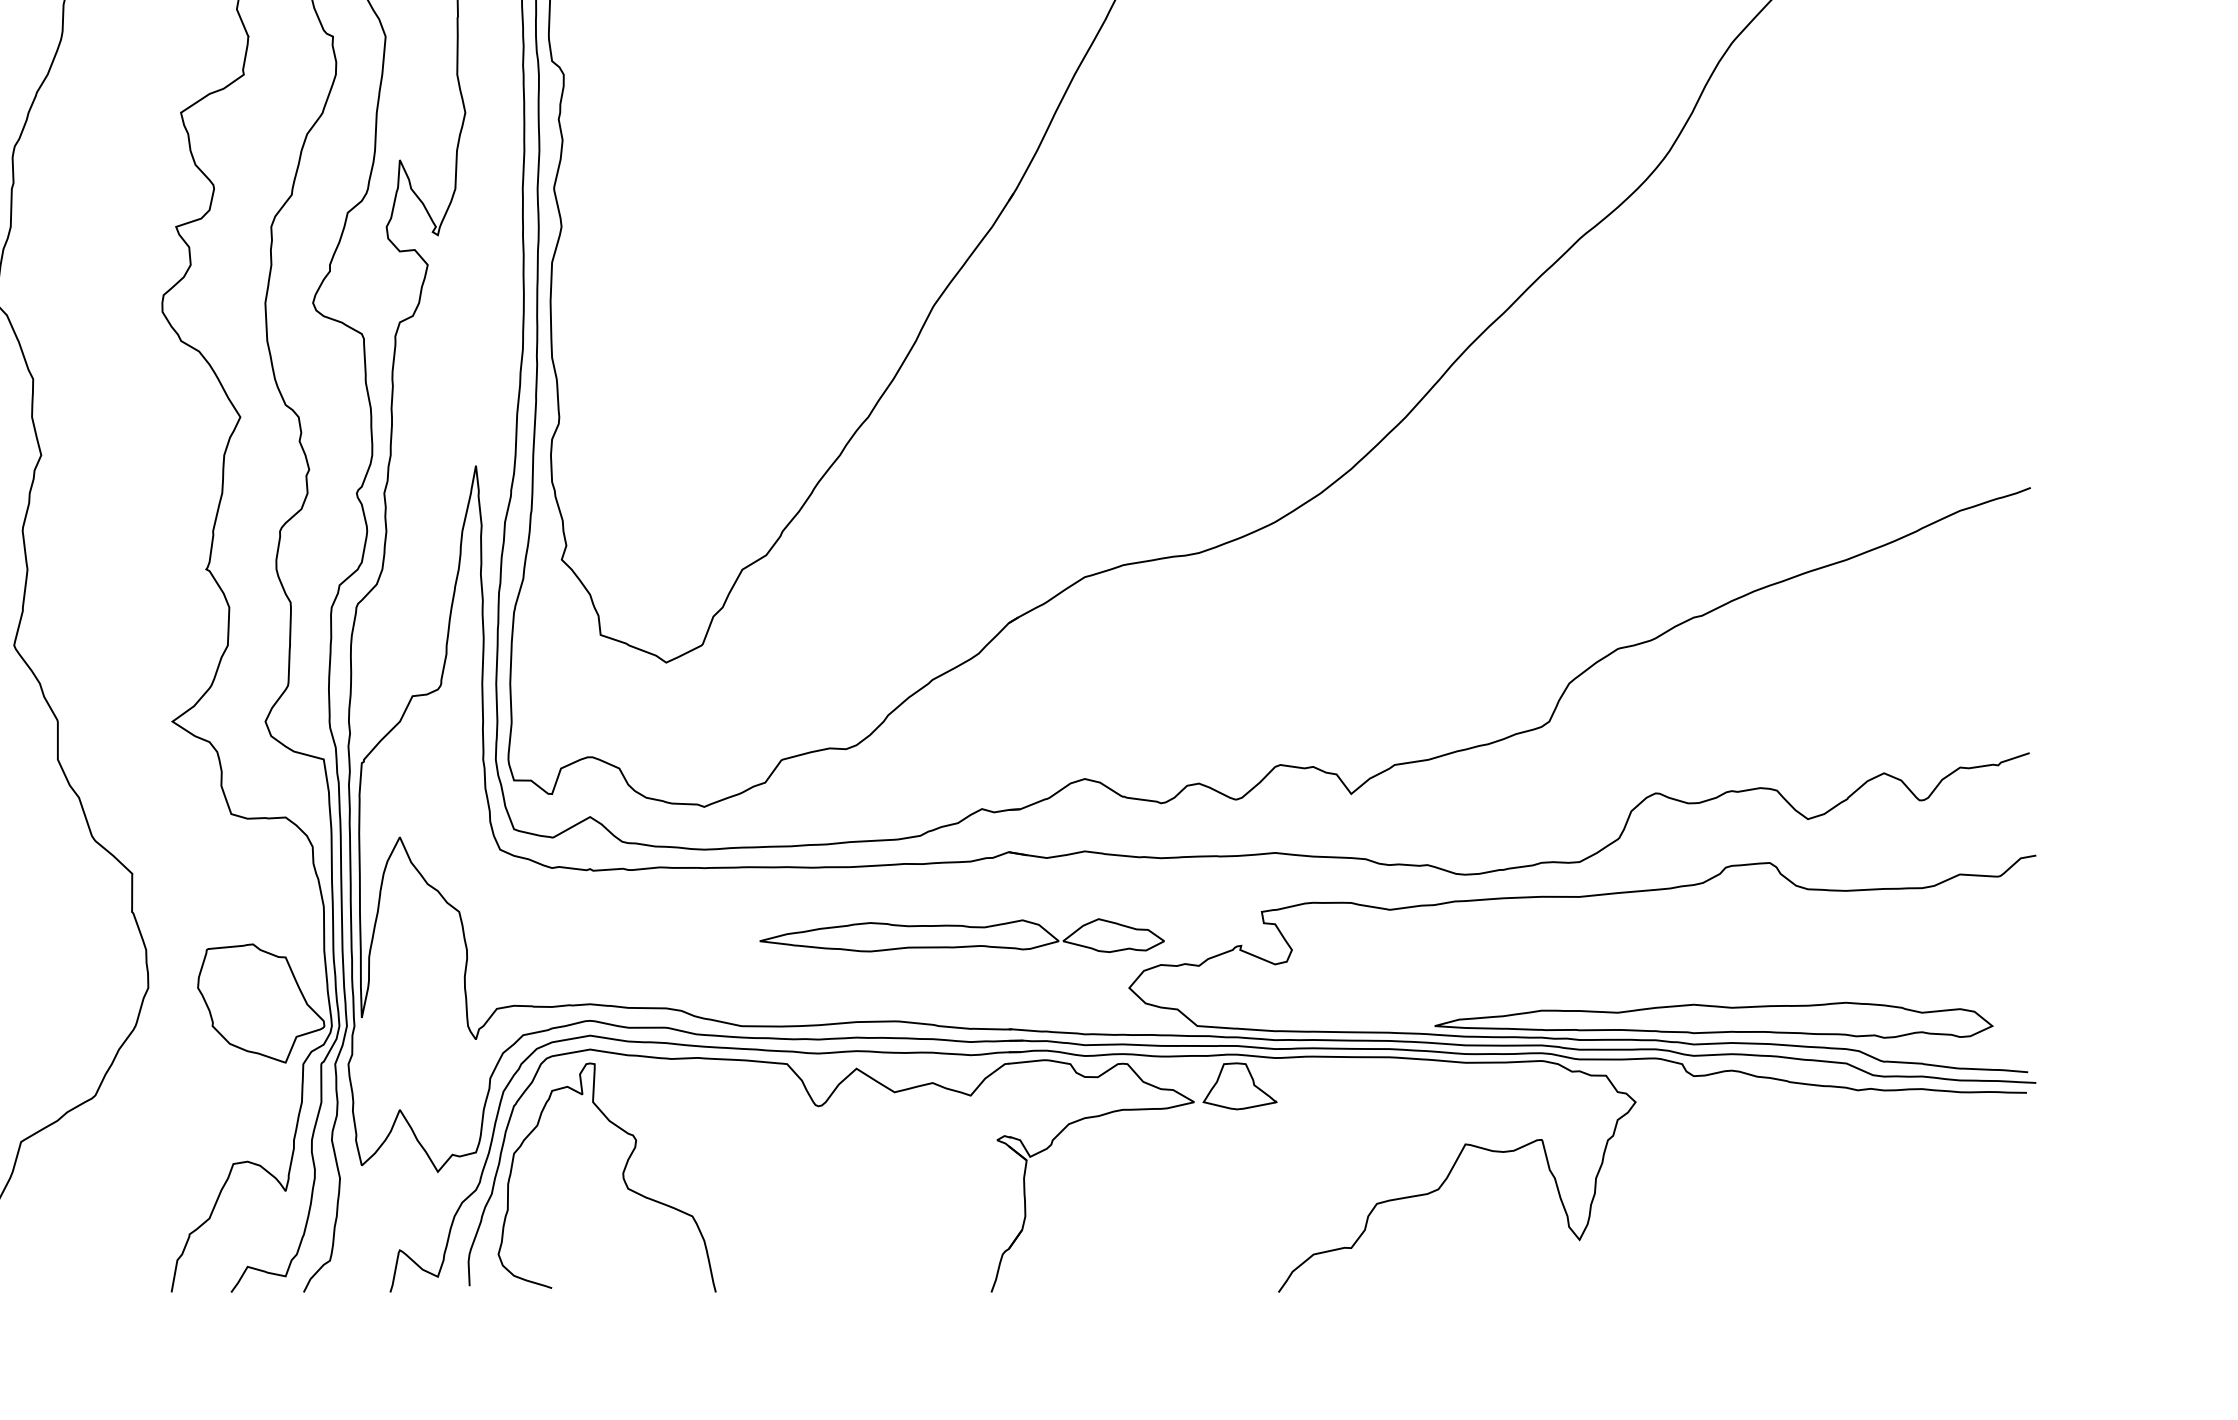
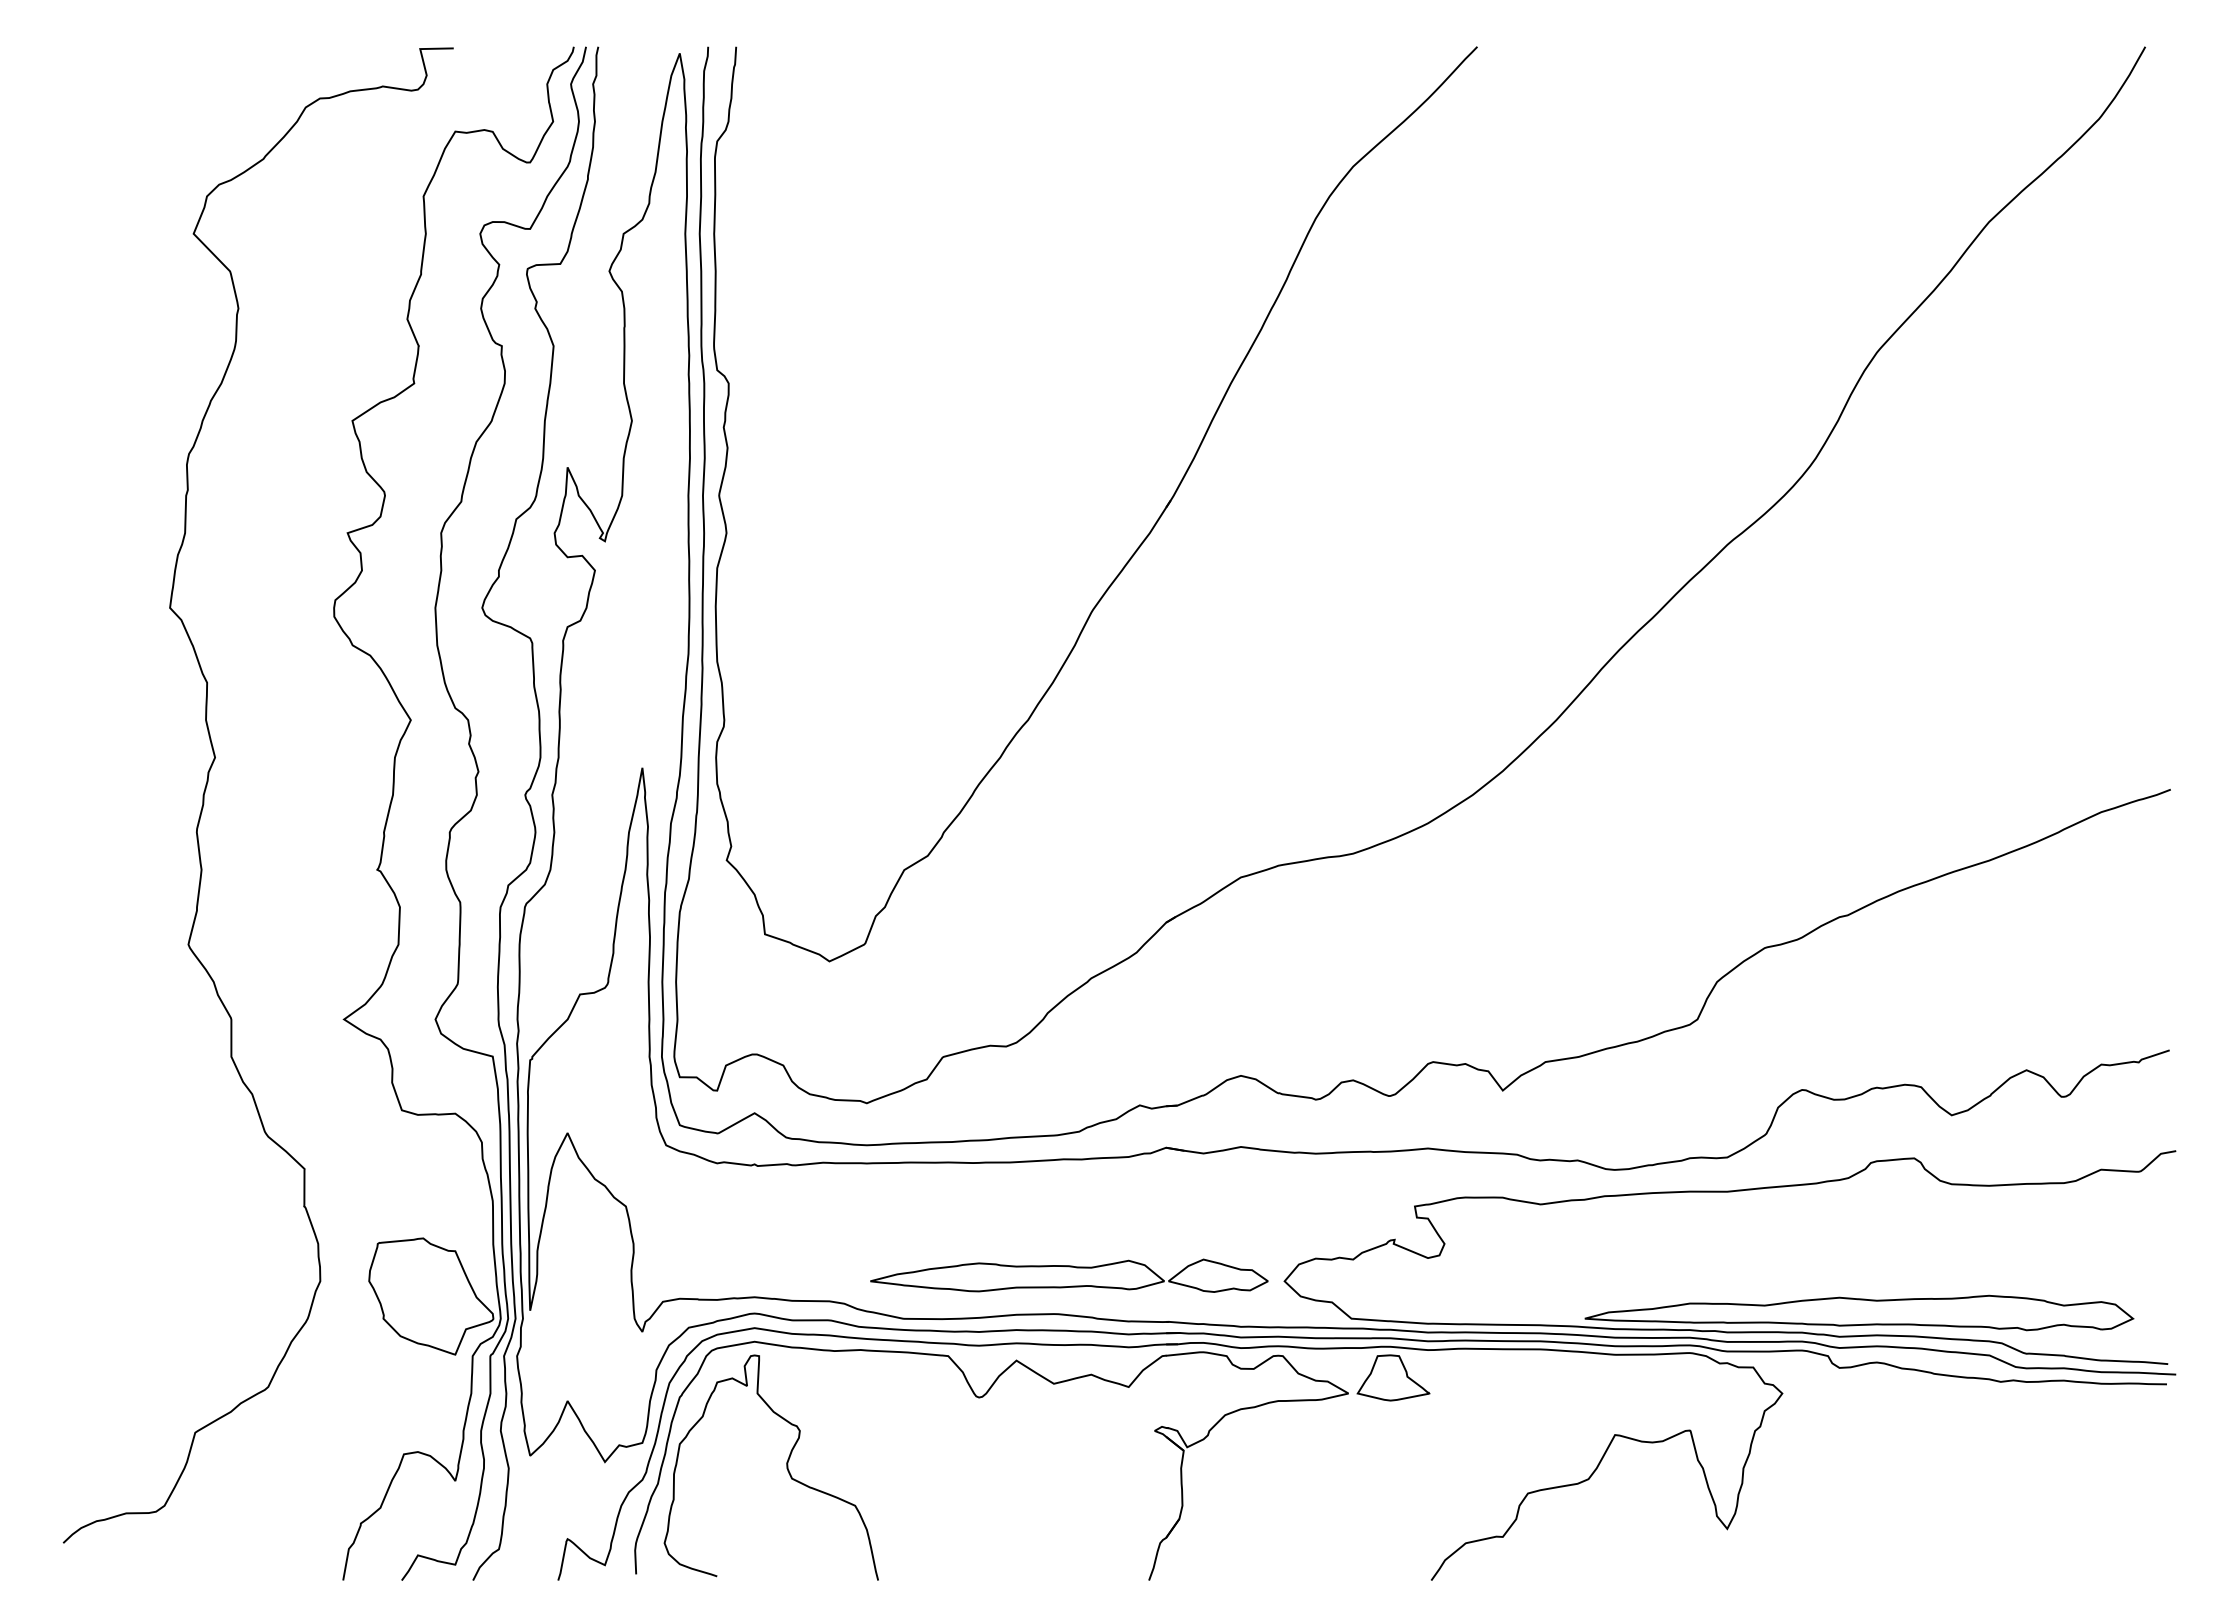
part: (962, 935) -> (1069, 1275), moved

